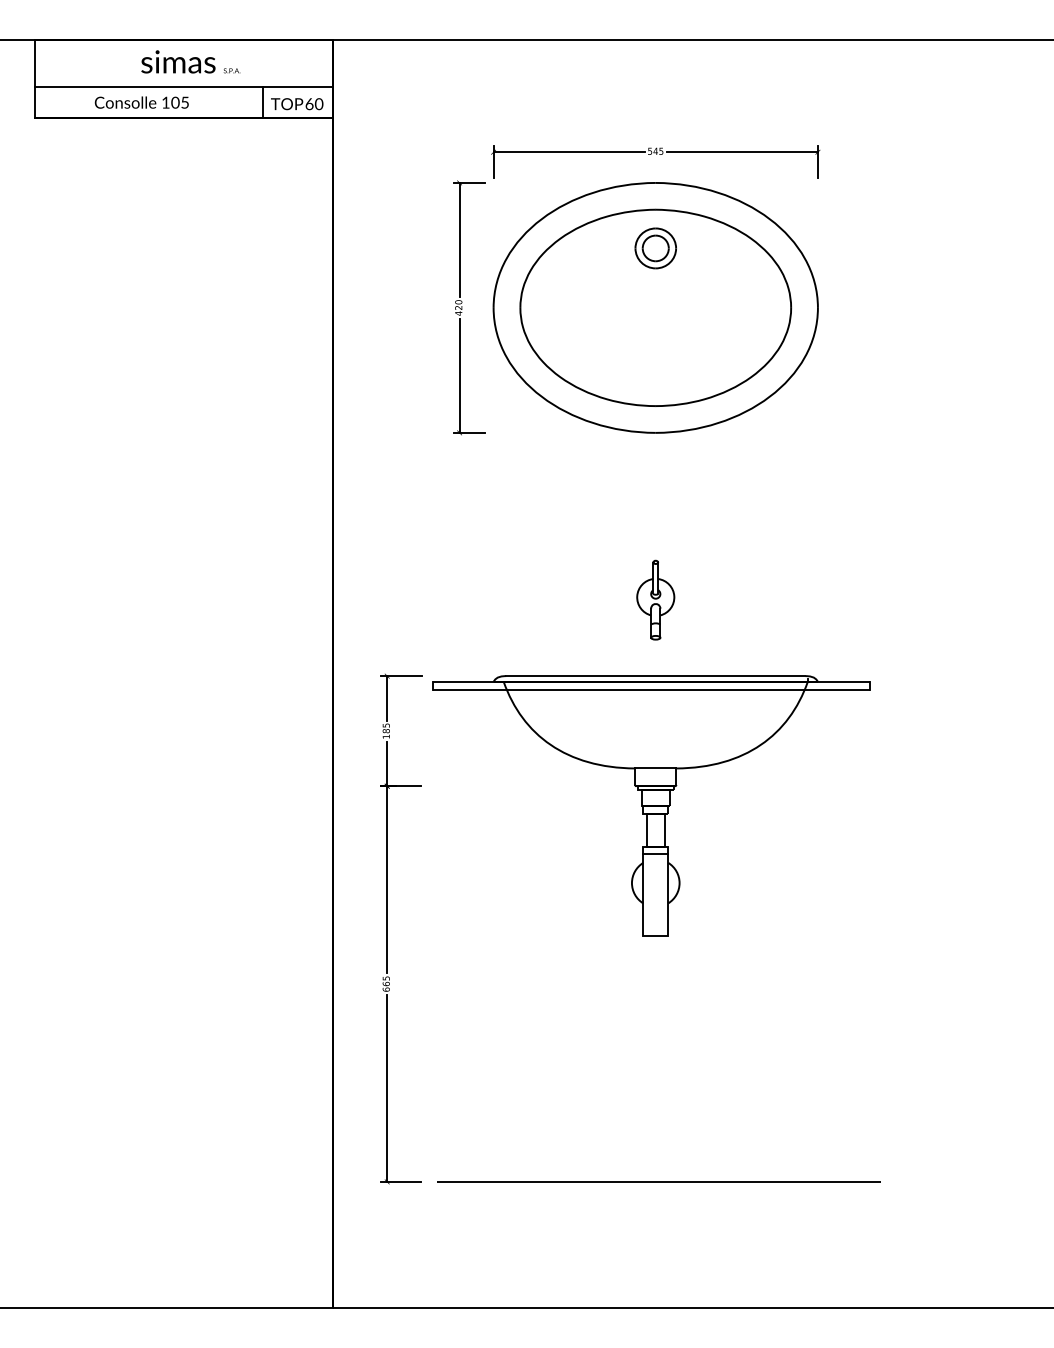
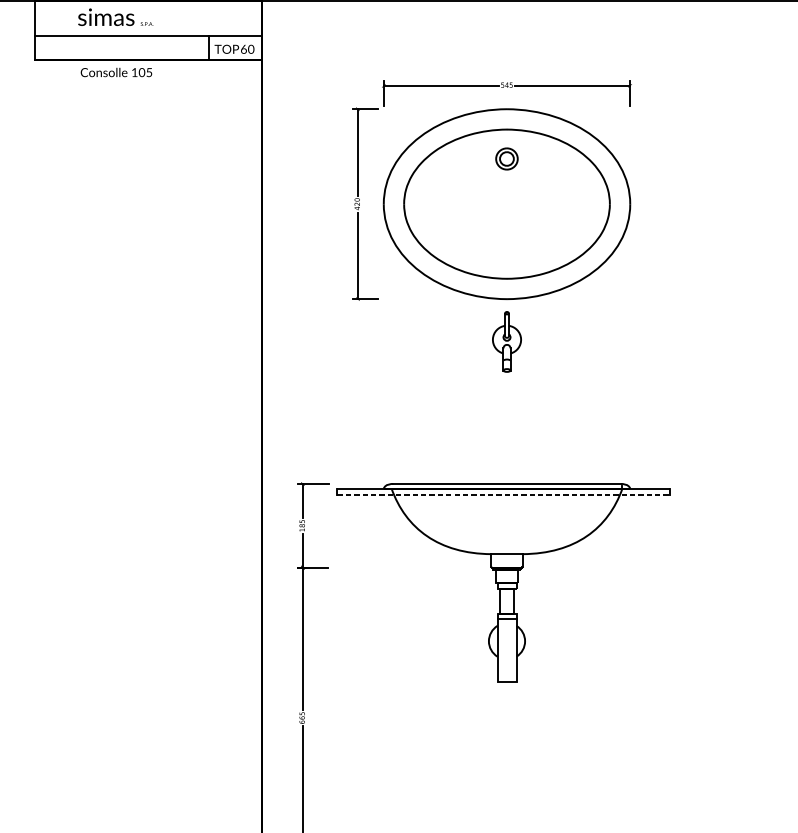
text: (190, 61) -> (115, 16), moved
text: (141, 102) -> (116, 72), moved
part: (655, 248) -> (506, 159), size x0.7
part: (655, 599) -> (506, 341), moved
line: (651, 689) -> (503, 494), solid -> dashed

